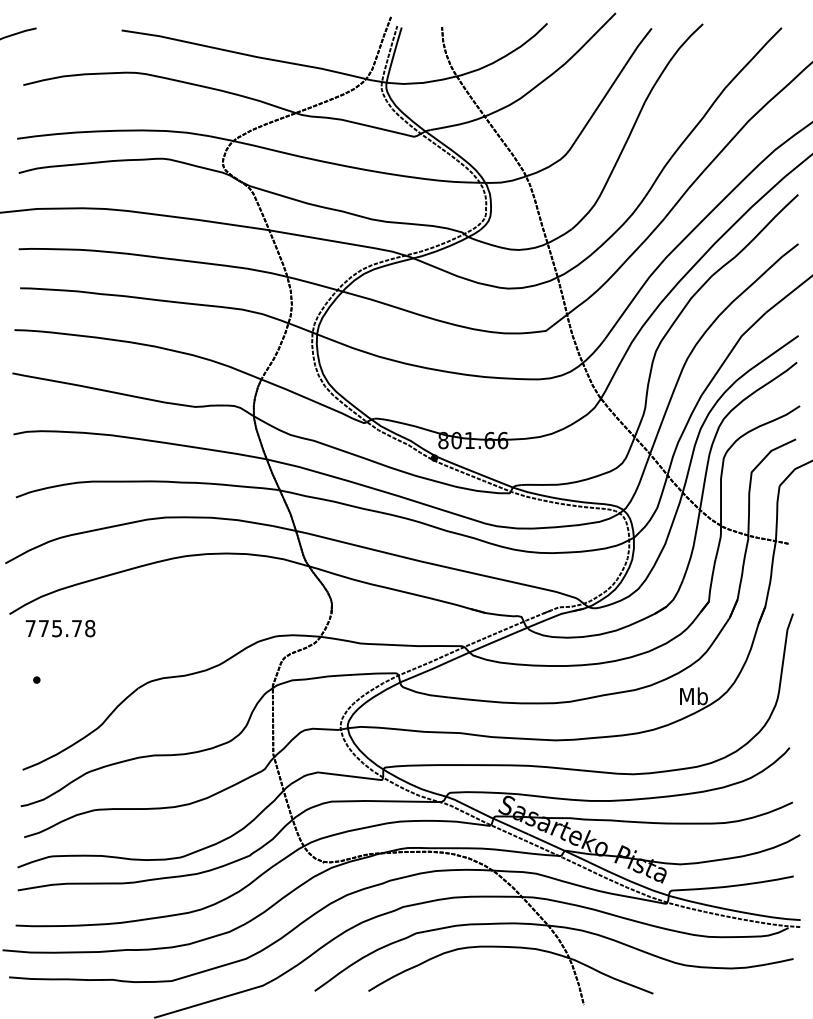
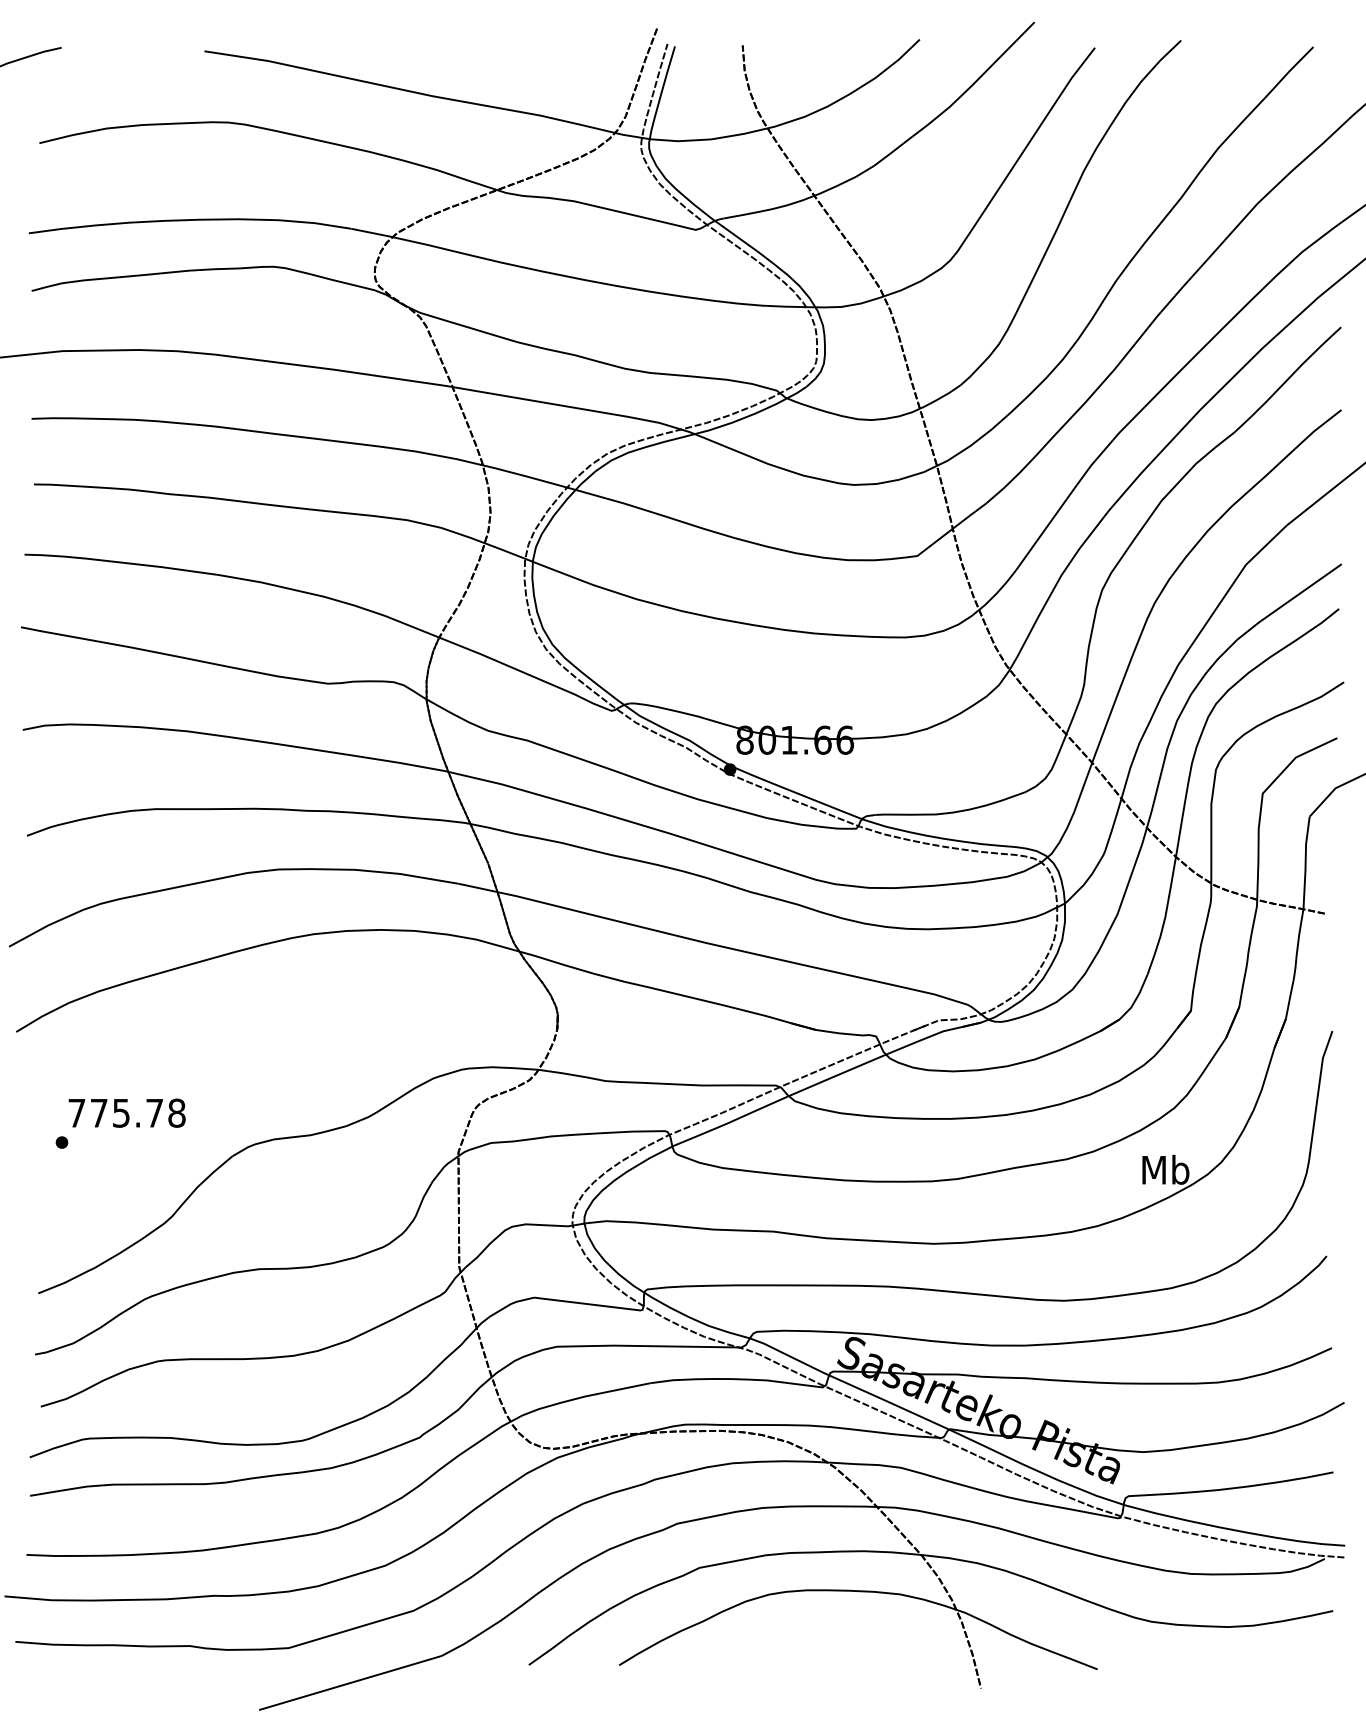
text: (60, 628) -> (126, 1113), moved

